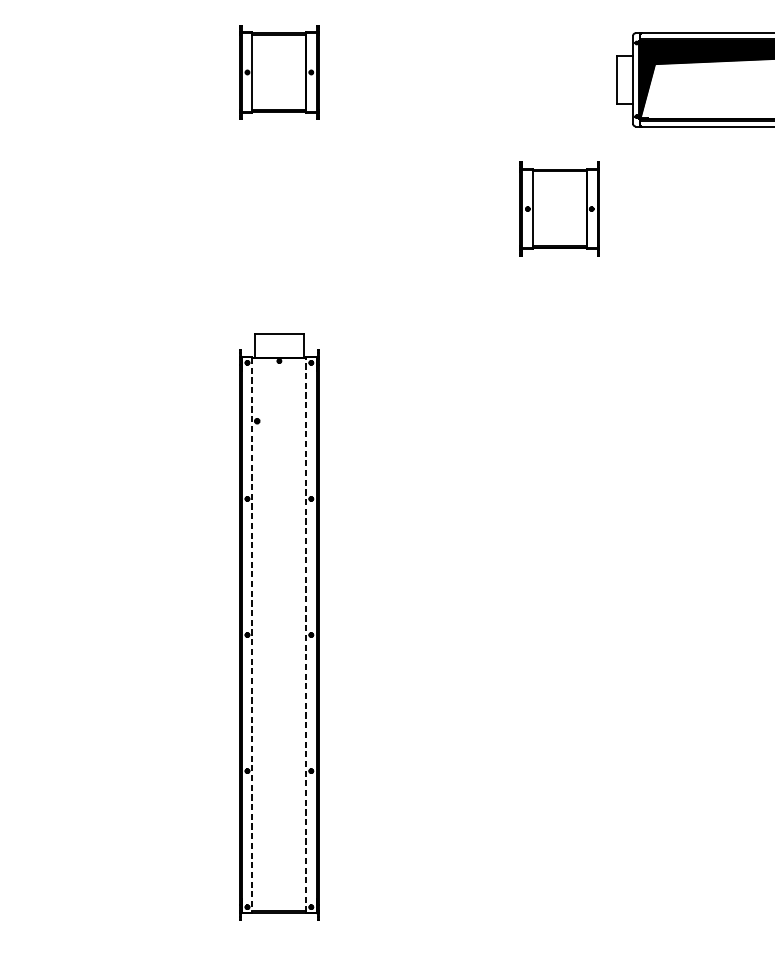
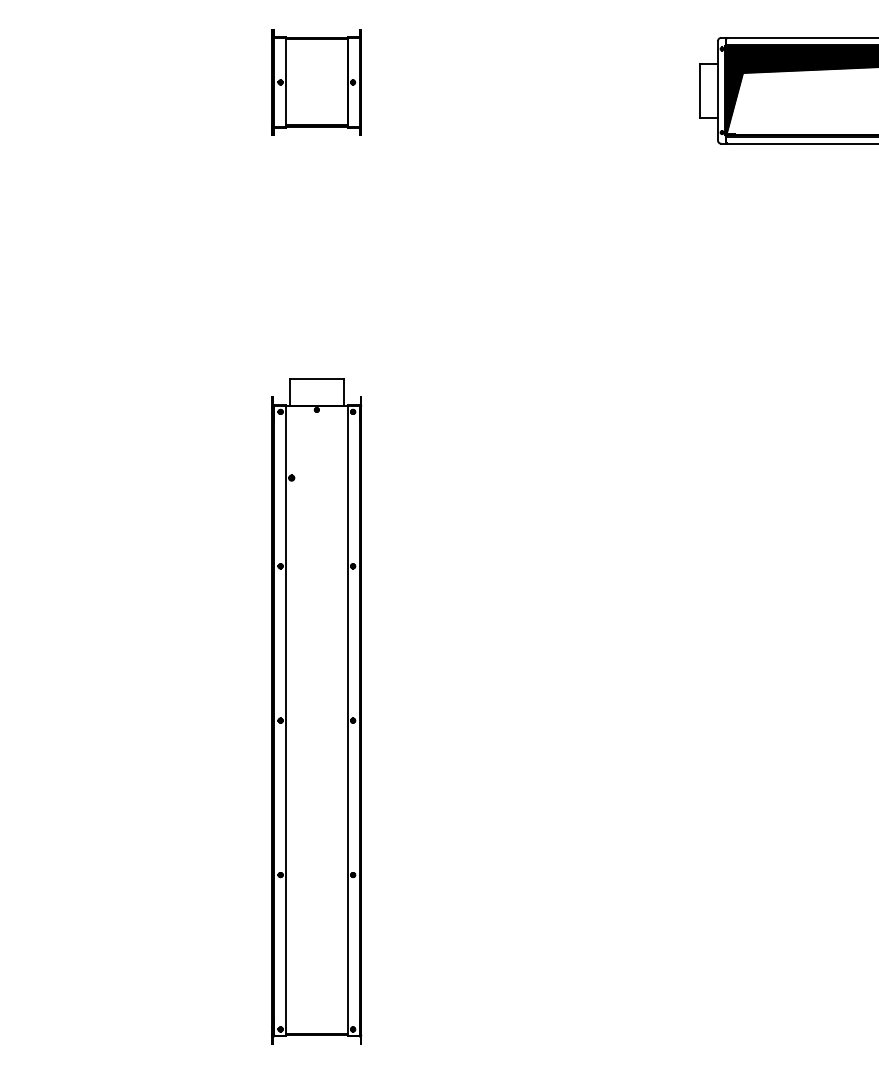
part: (559, 209) -> (634, 237), removed
line: (252, 634) -> (286, 720), dashed -> solid
line: (306, 634) -> (347, 720), dashed -> solid

